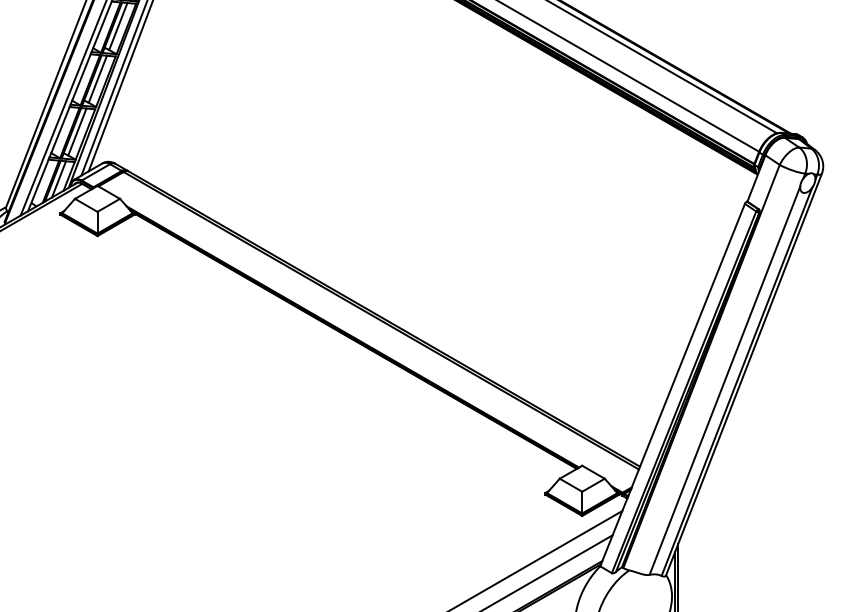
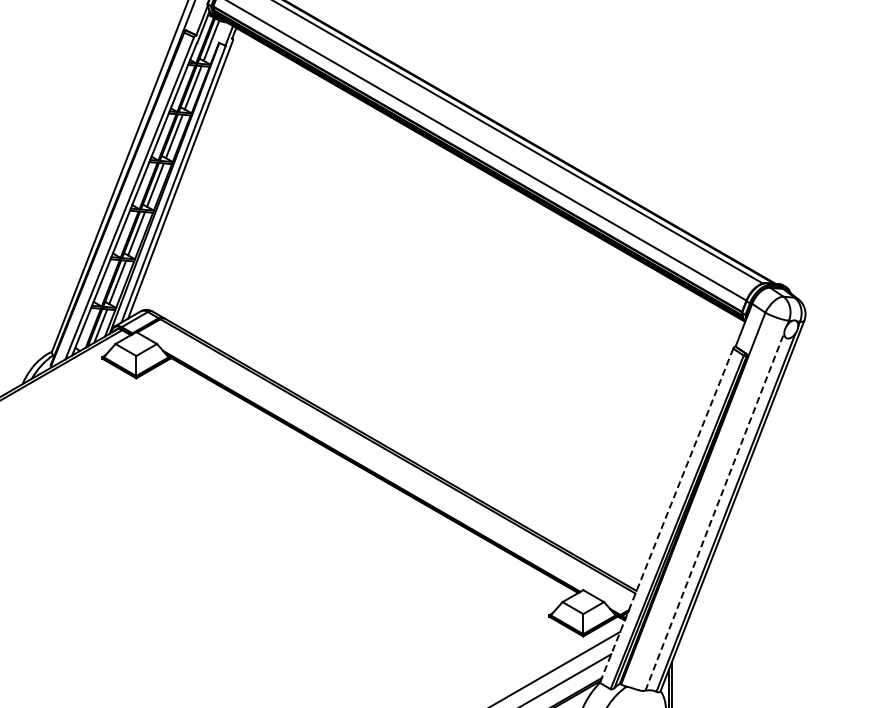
line: (724, 380) -> (714, 511), solid -> dashed
line: (672, 384) -> (666, 515), solid -> dashed

